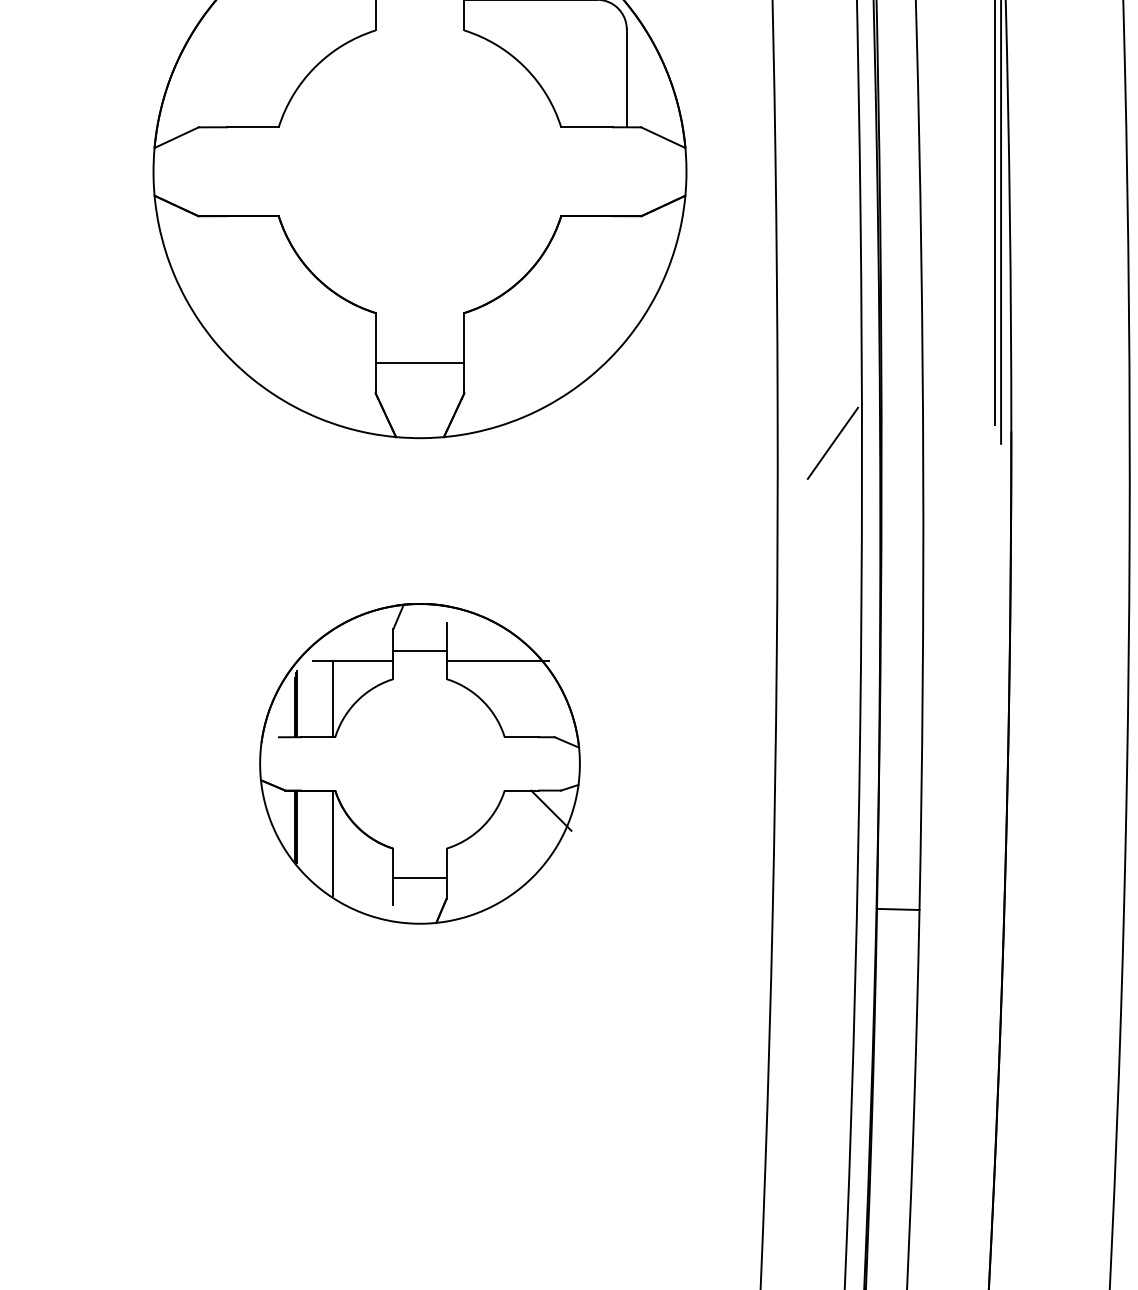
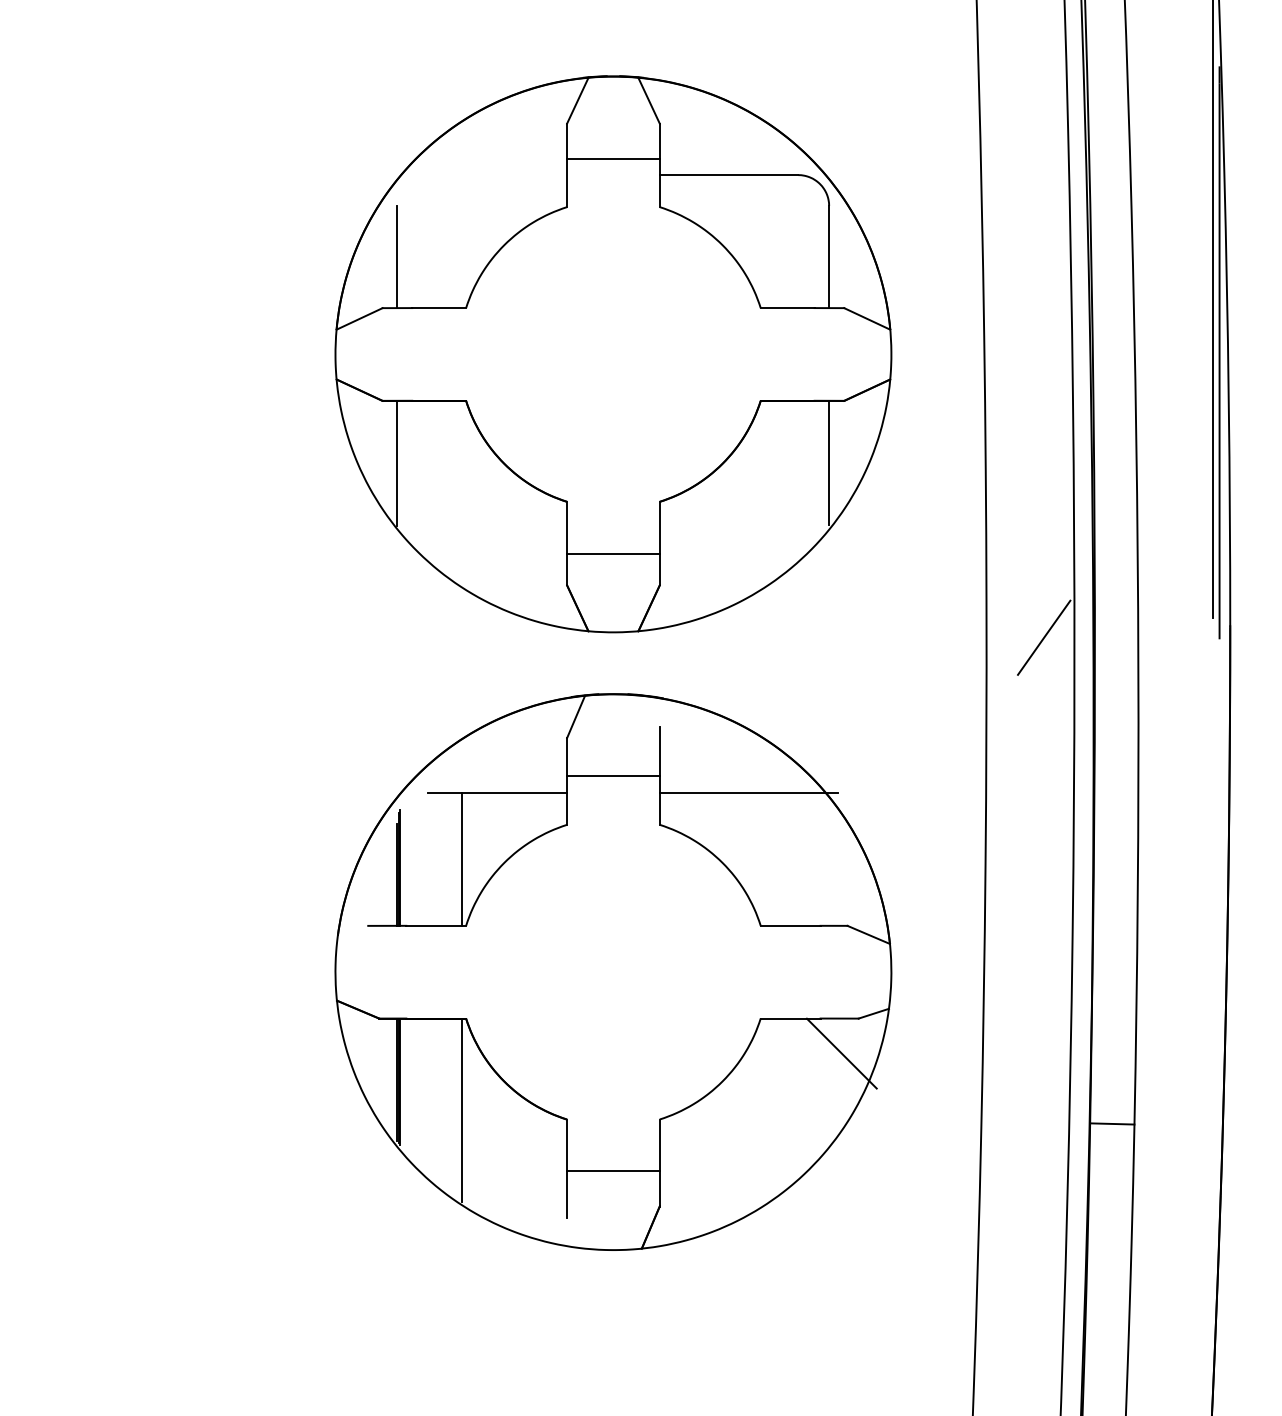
line: (212, 77) -> (396, 256), added
line: (627, 275) -> (829, 462), added
line: (212, 276) -> (396, 463), added
part: (420, 763) -> (613, 971), size x1.67

